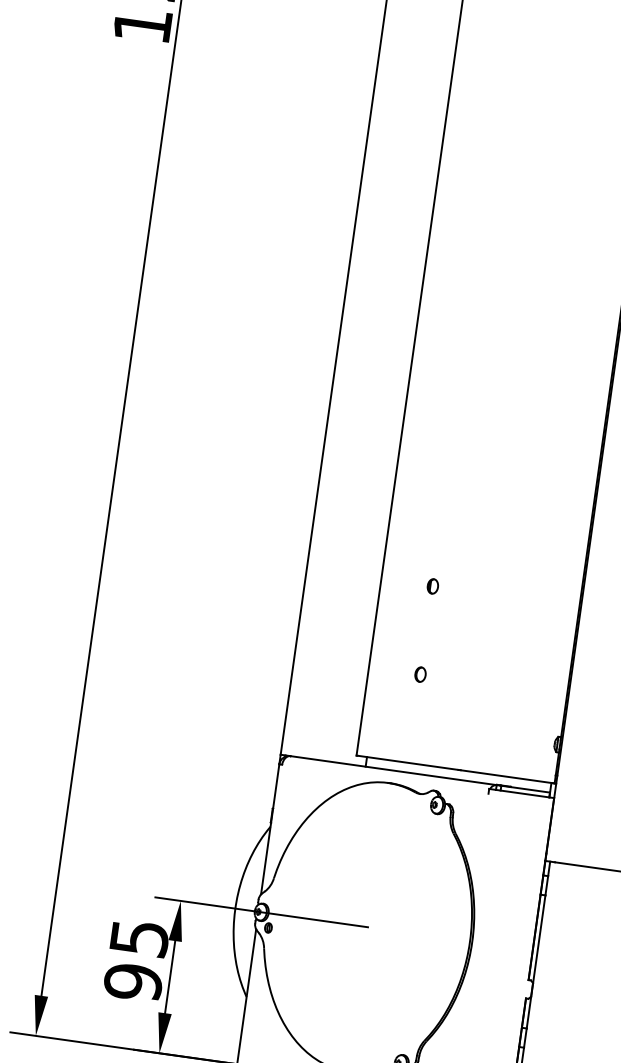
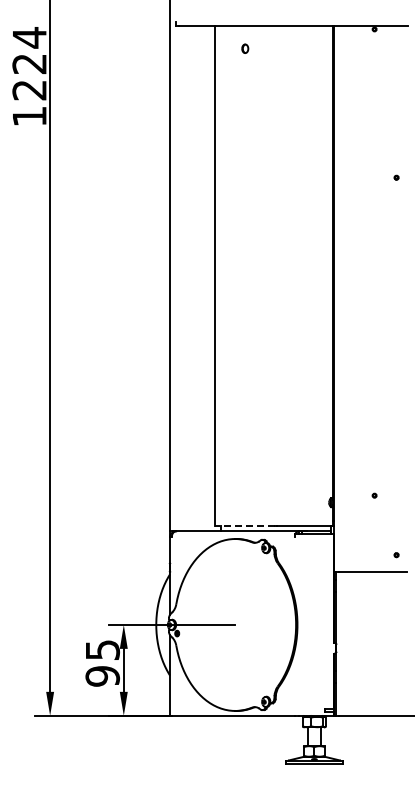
part: (433, 586) -> (245, 420), removed
part: (421, 673) -> (245, 472), removed
line: (406, 762) -> (244, 525), solid -> dashed

